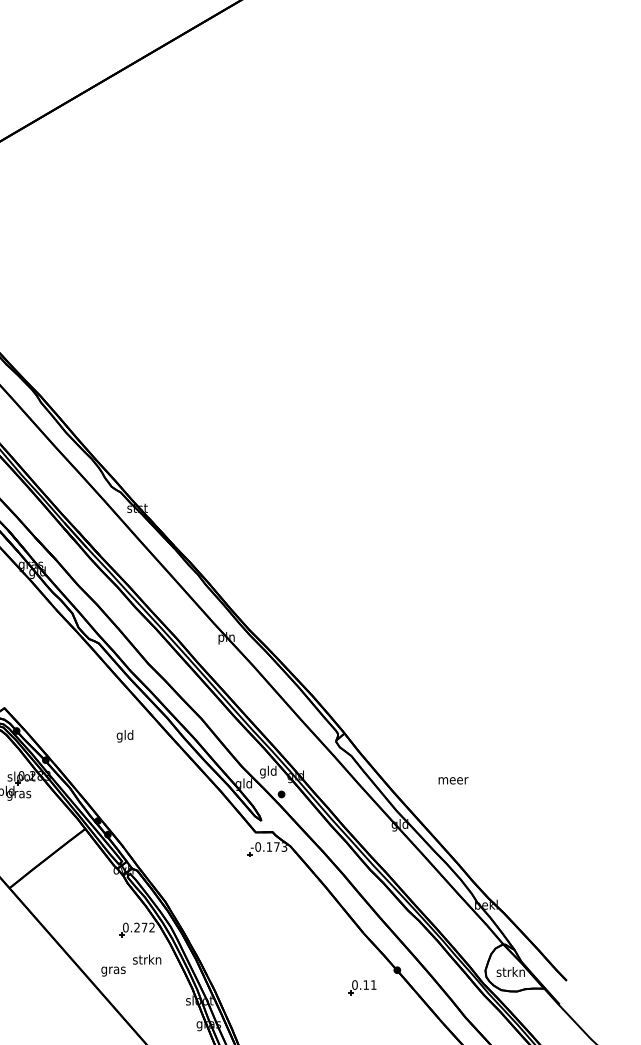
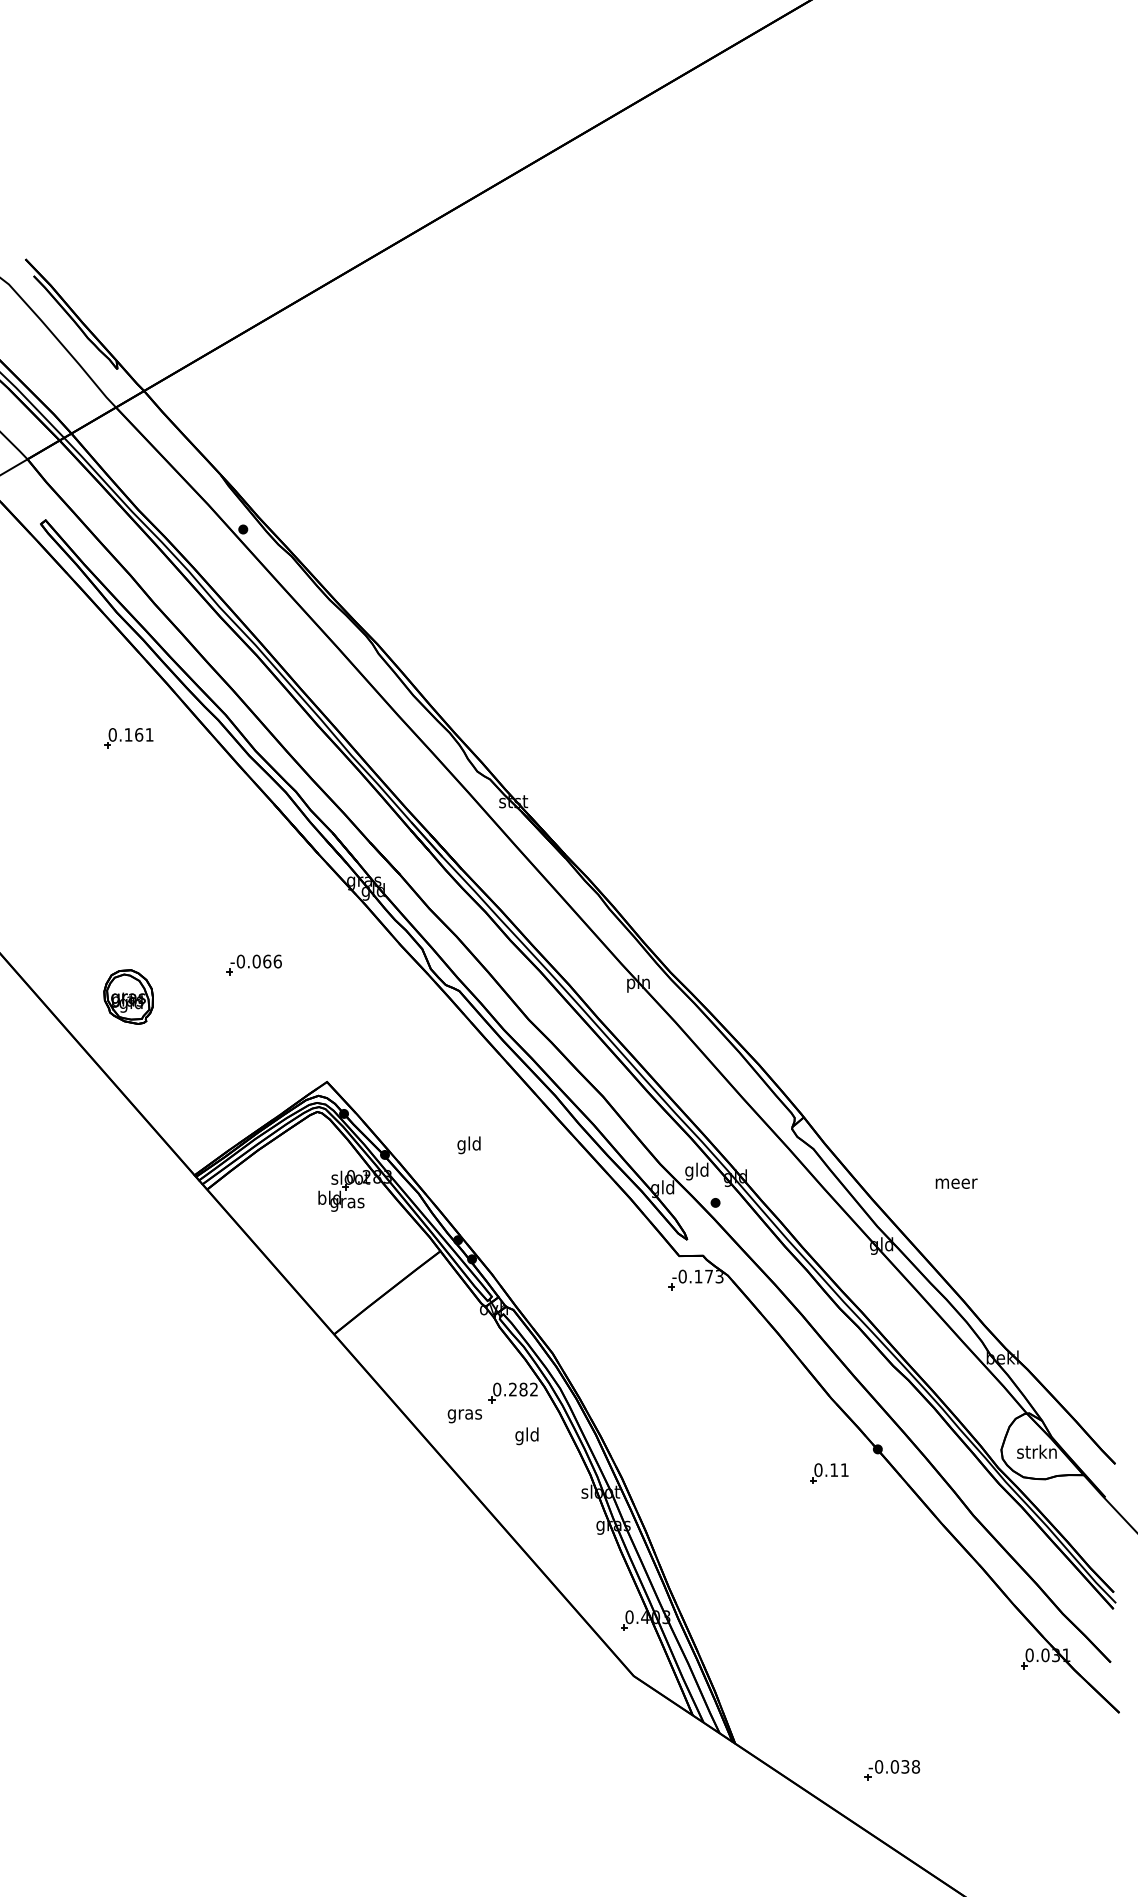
text: (124, 736) -> (468, 1145), moved
text: (144, 927) -> (523, 1389), 0.272 -> 0.282
text: (146, 961) -> (526, 1436), strkn -> gld
text: (113, 971) -> (464, 1416), moved

